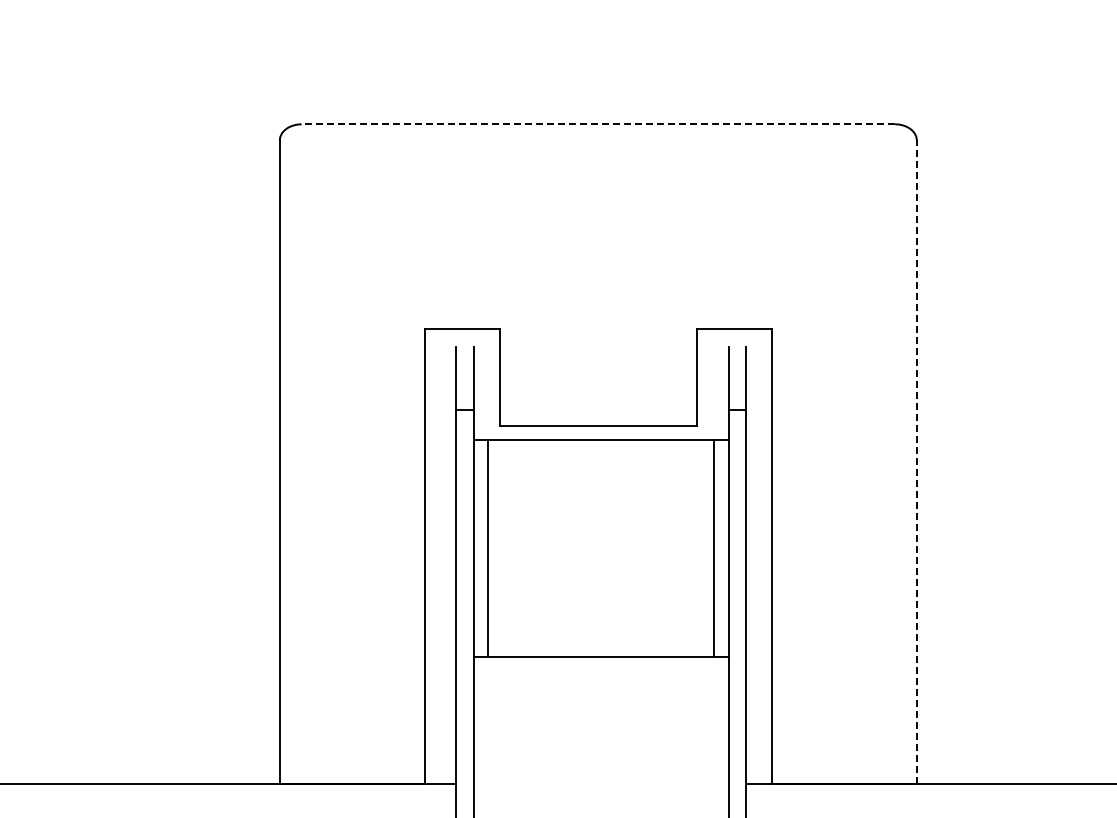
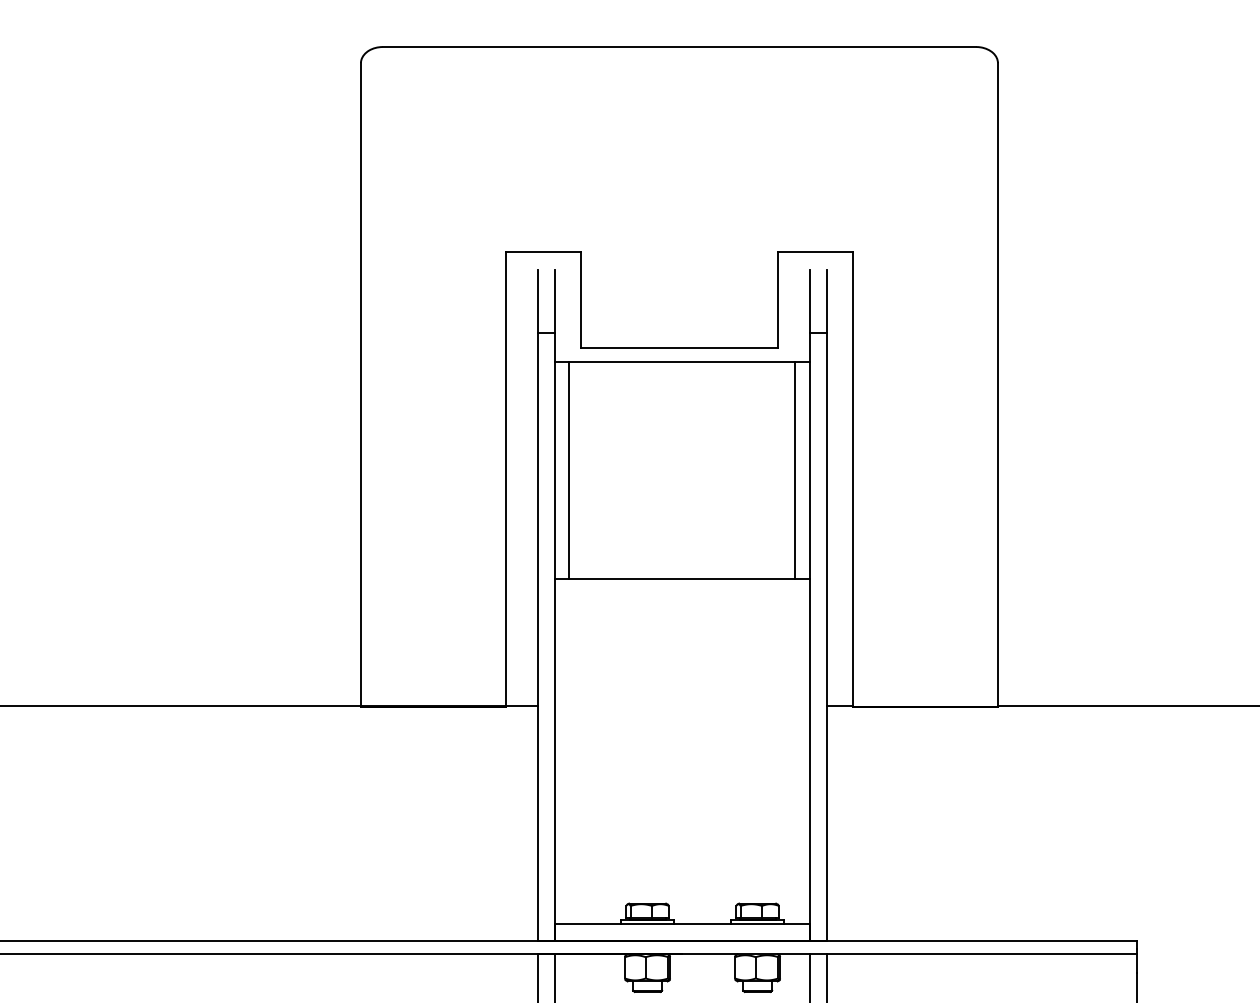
line: (598, 124) -> (679, 47), dashed -> solid
line: (916, 461) -> (997, 384), dashed -> solid

